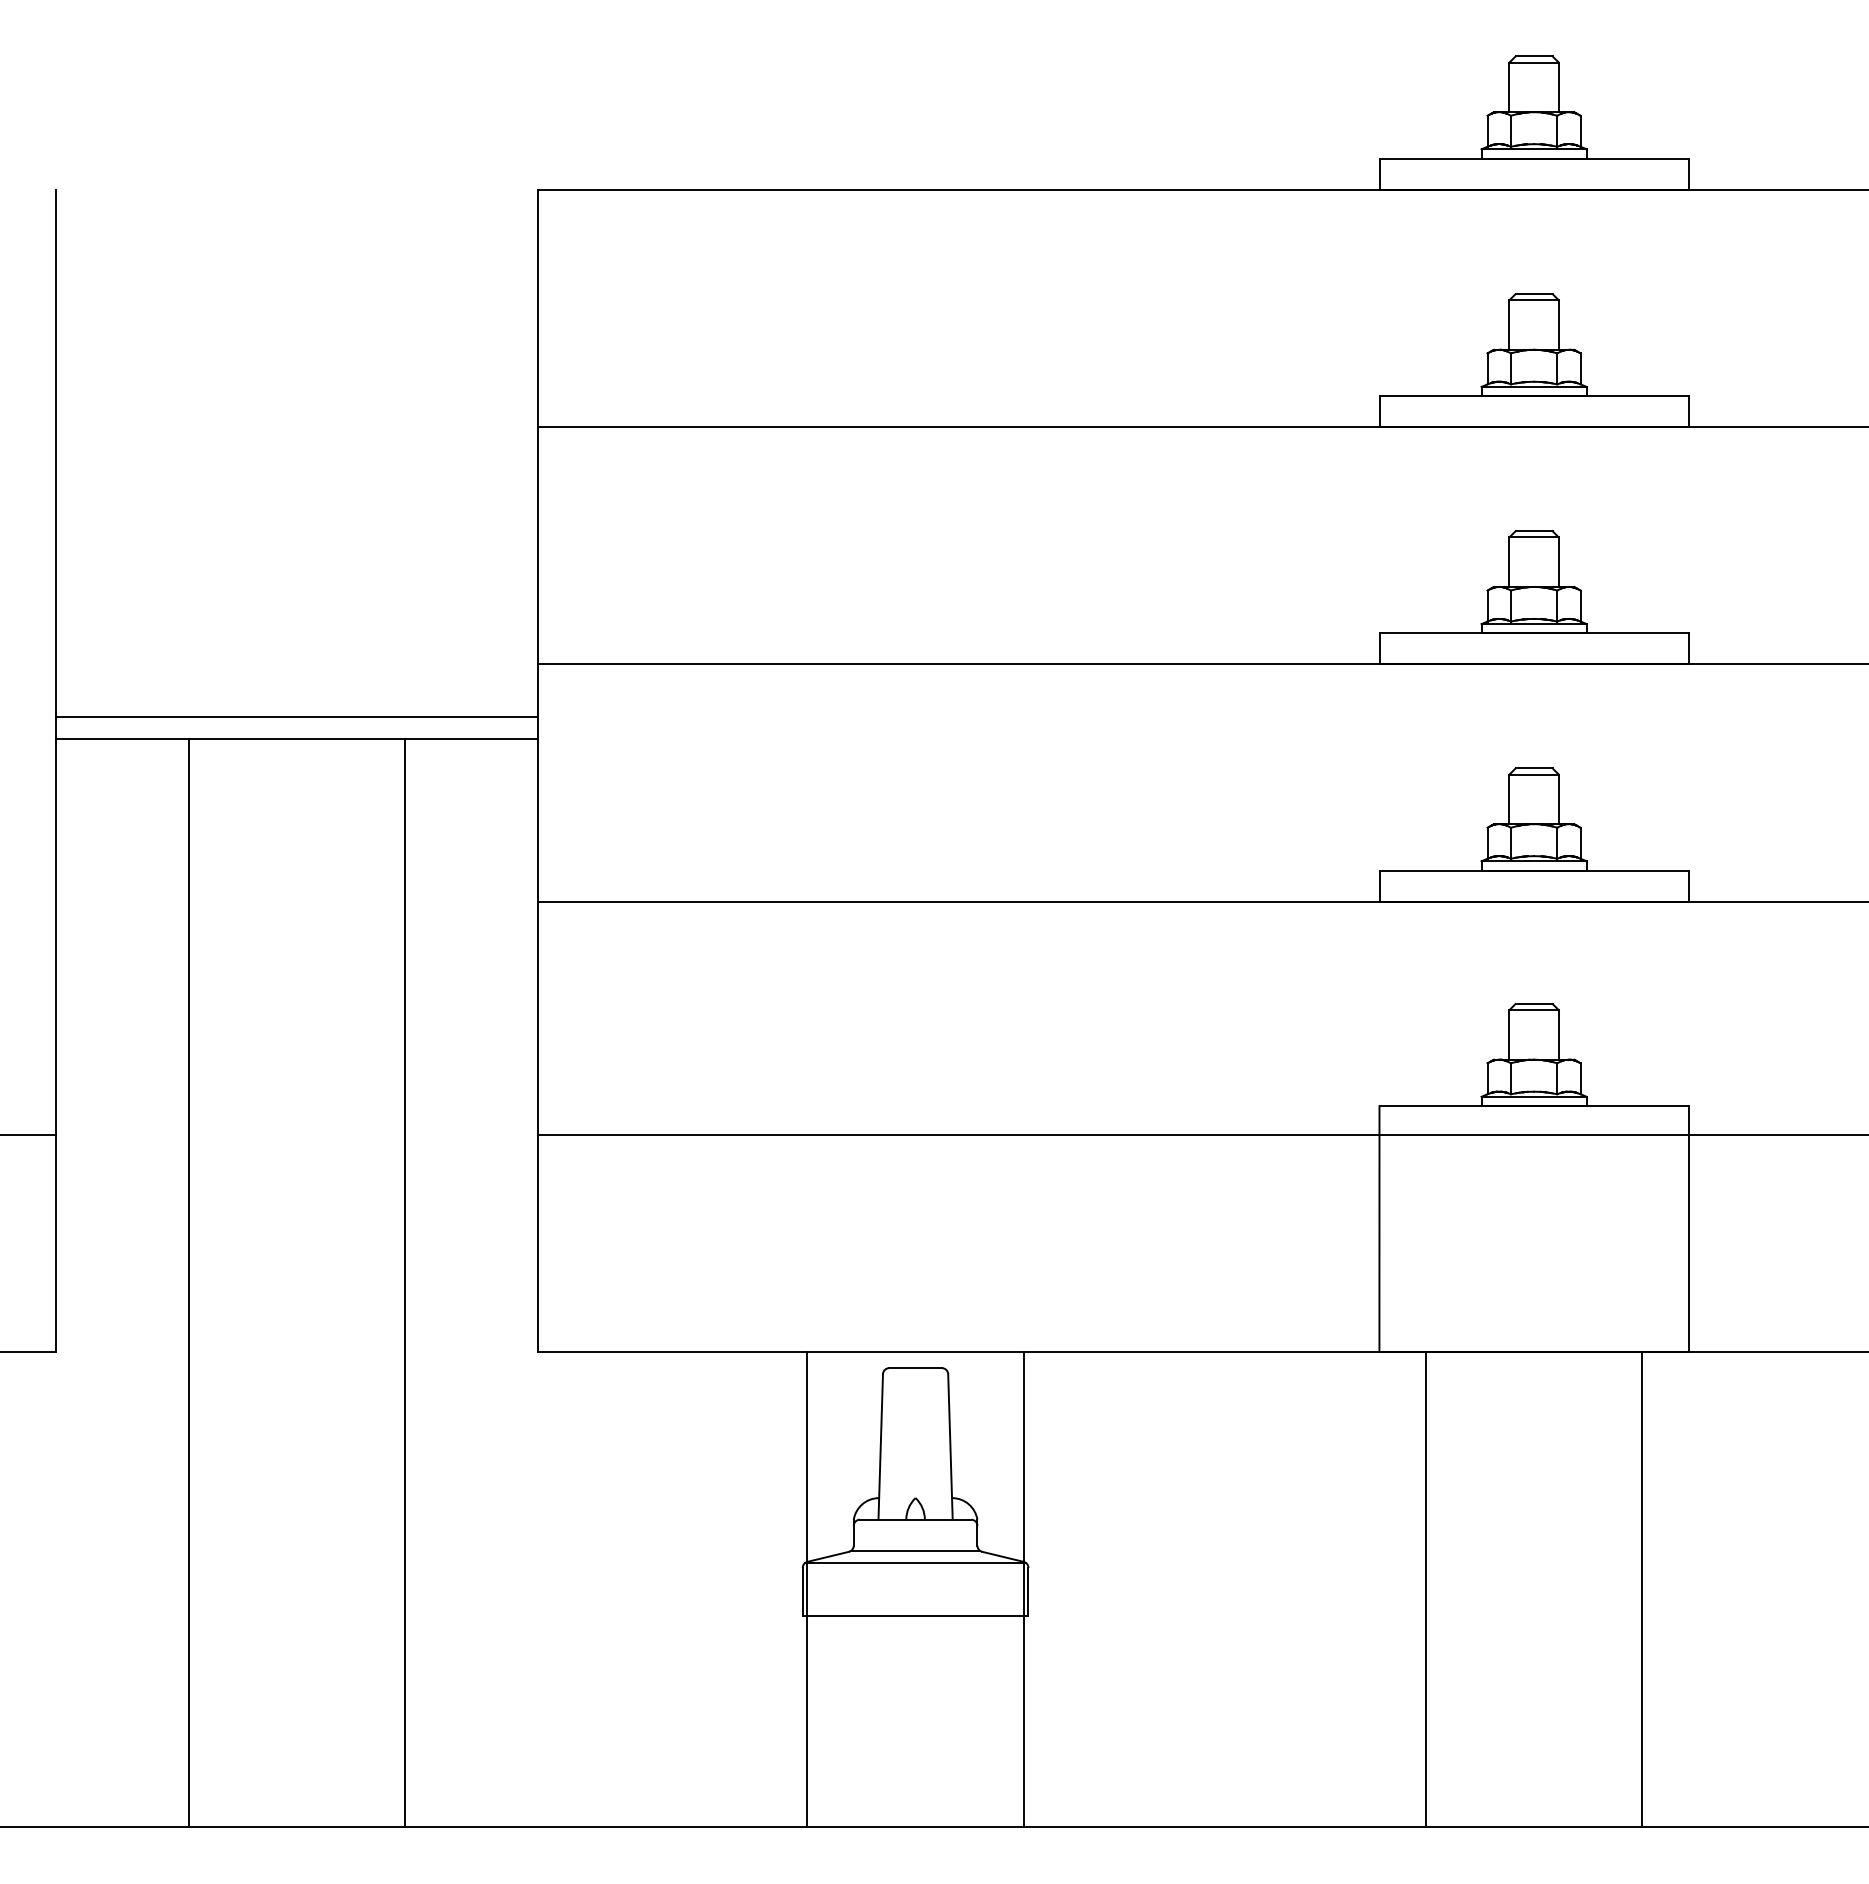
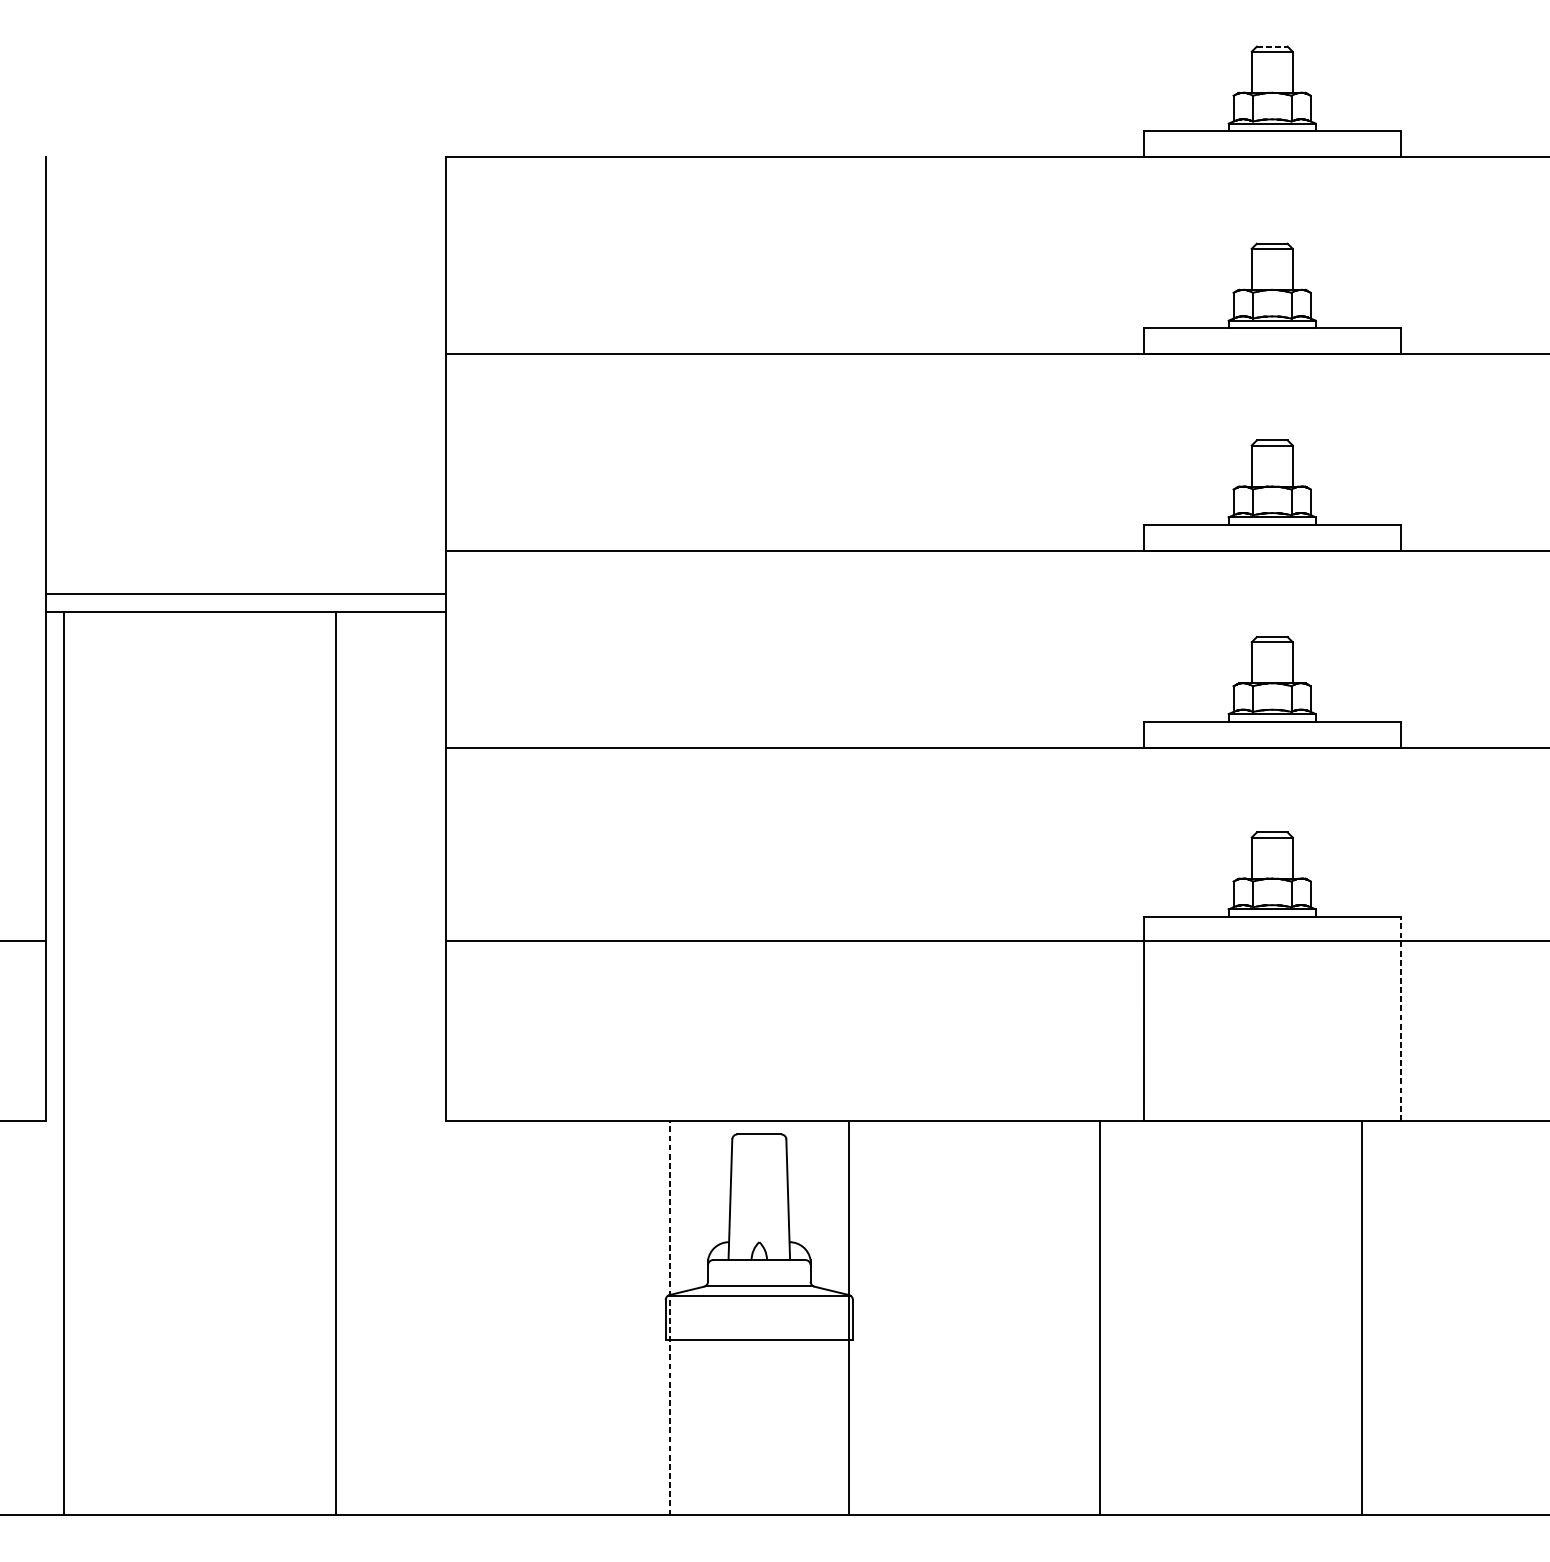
line: (1534, 56) -> (1272, 46), solid -> dashed
line: (1688, 1228) -> (1400, 1018), solid -> dashed
line: (188, 1282) -> (63, 1063), moved
line: (807, 1589) -> (669, 1317), solid -> dashed
line: (1425, 1589) -> (1099, 1317), moved

